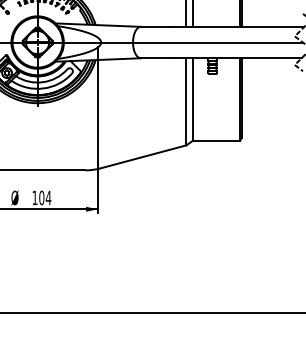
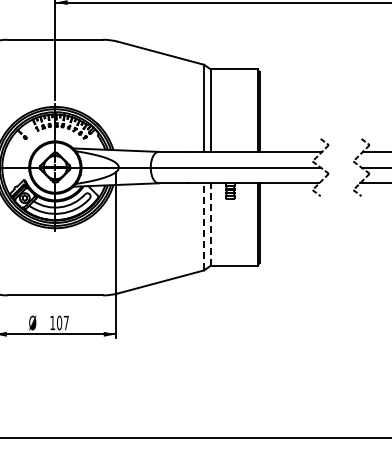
line: (192, 99) -> (210, 224), solid -> dashed
line: (186, 101) -> (204, 226), solid -> dashed
text: (48, 197) -> (66, 322), 104 -> 107

